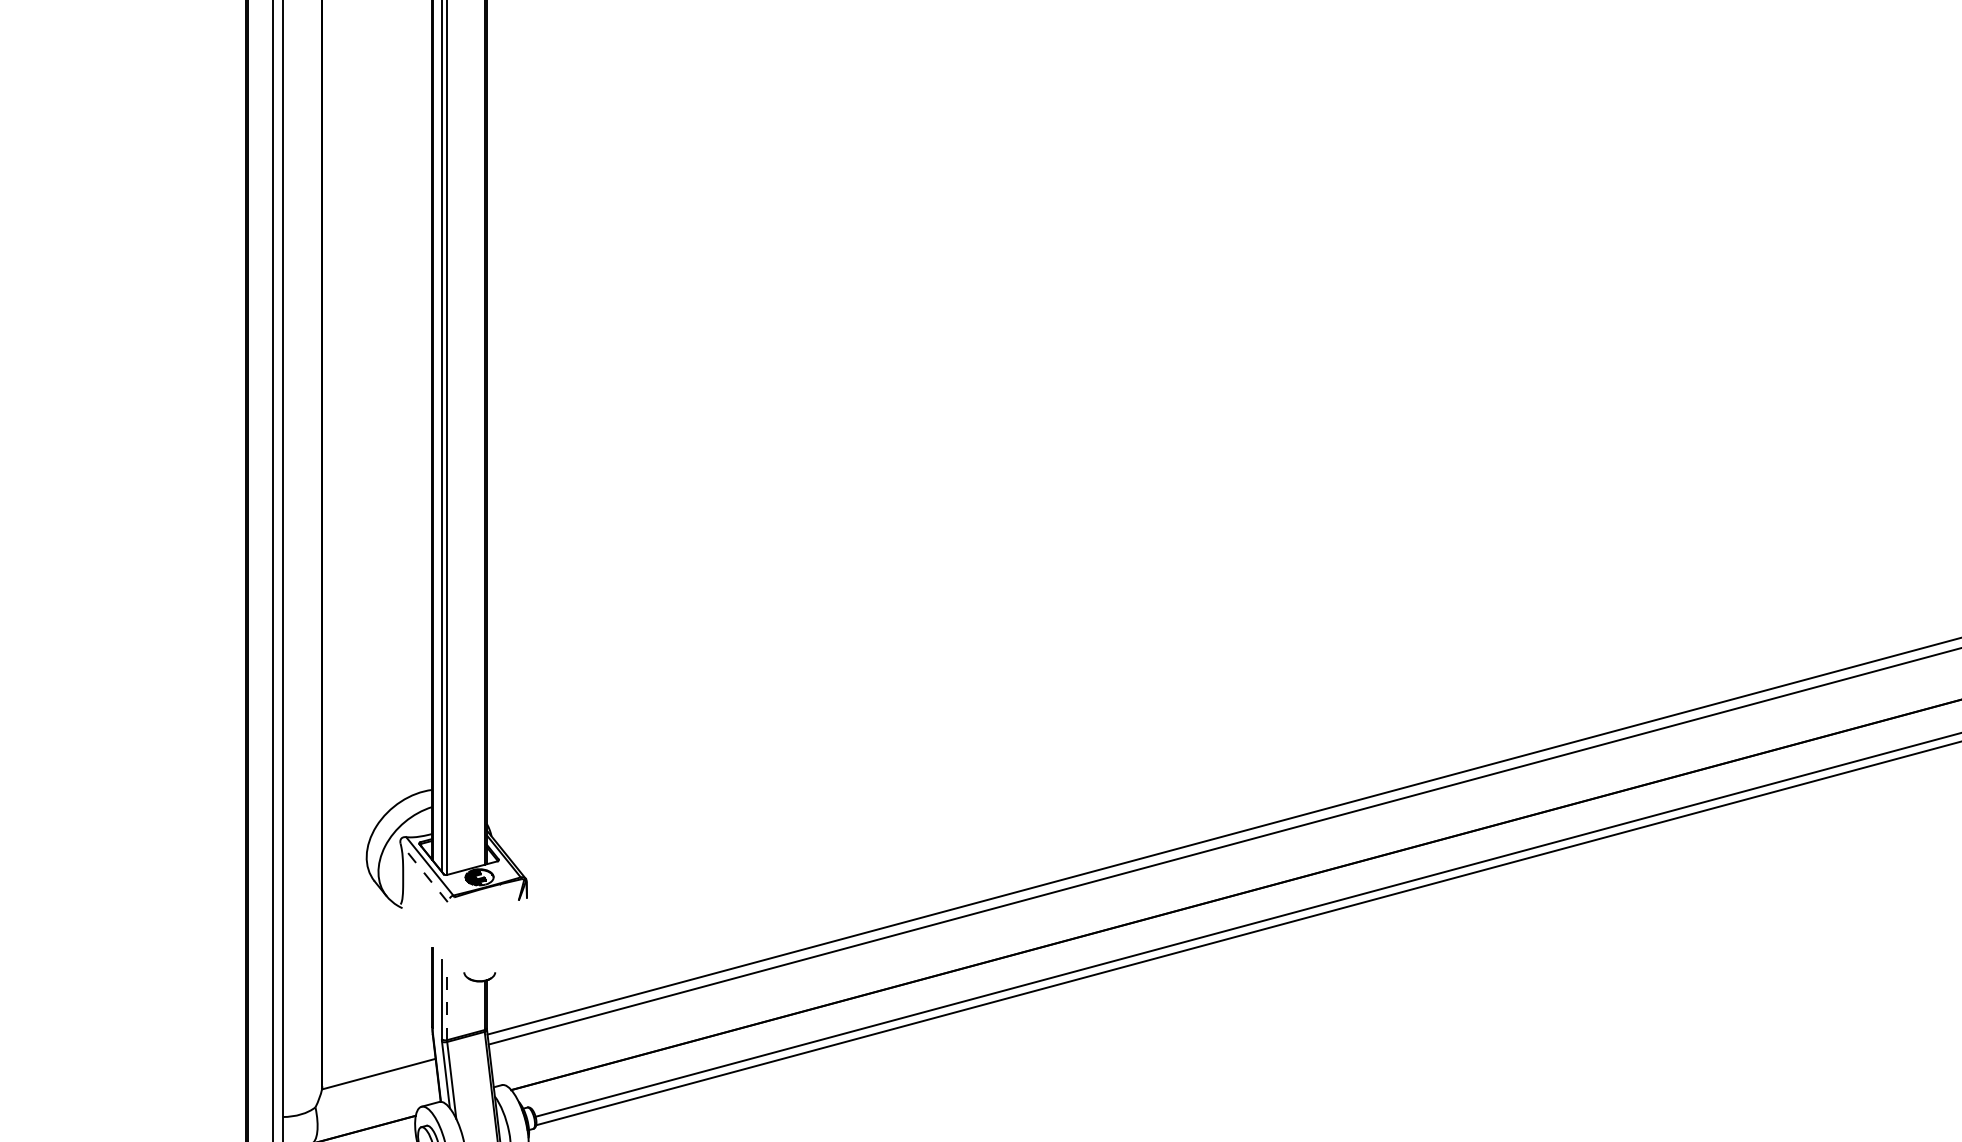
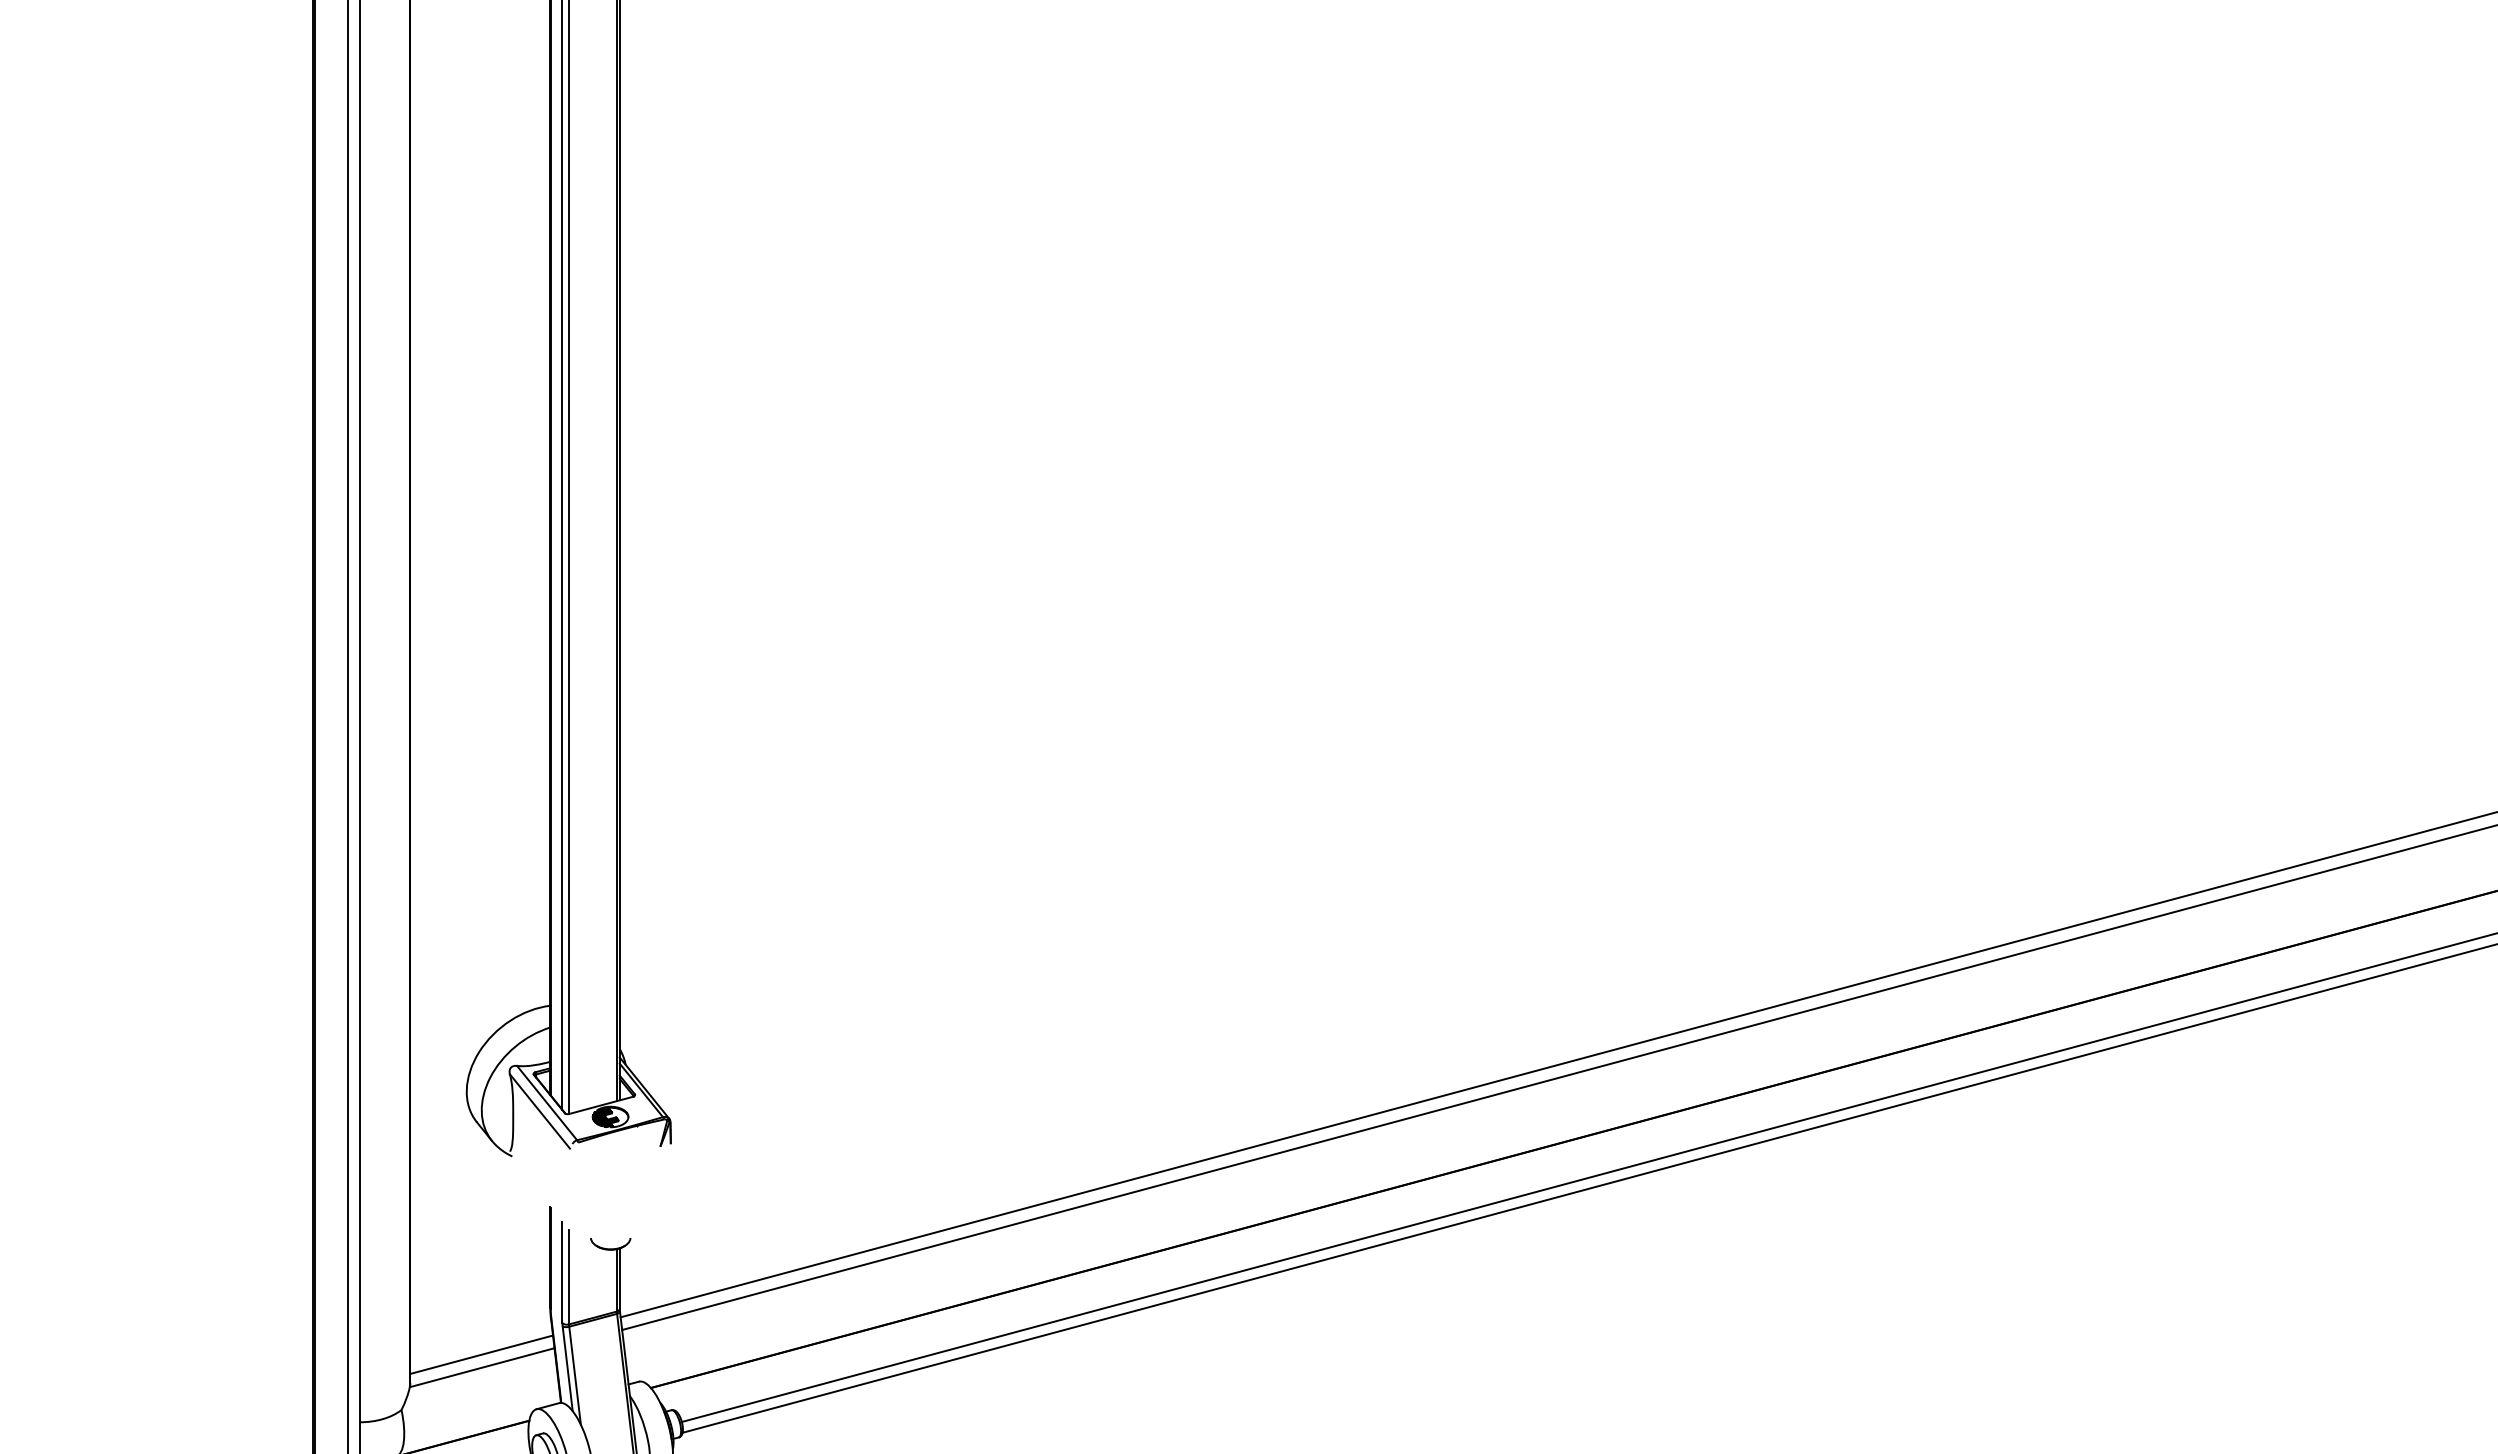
line: (423, 872) -> (539, 1111), dashed -> solid
line: (447, 1002) -> (569, 1276), dashed -> solid
line: (378, 1063) -> (481, 1354), added

